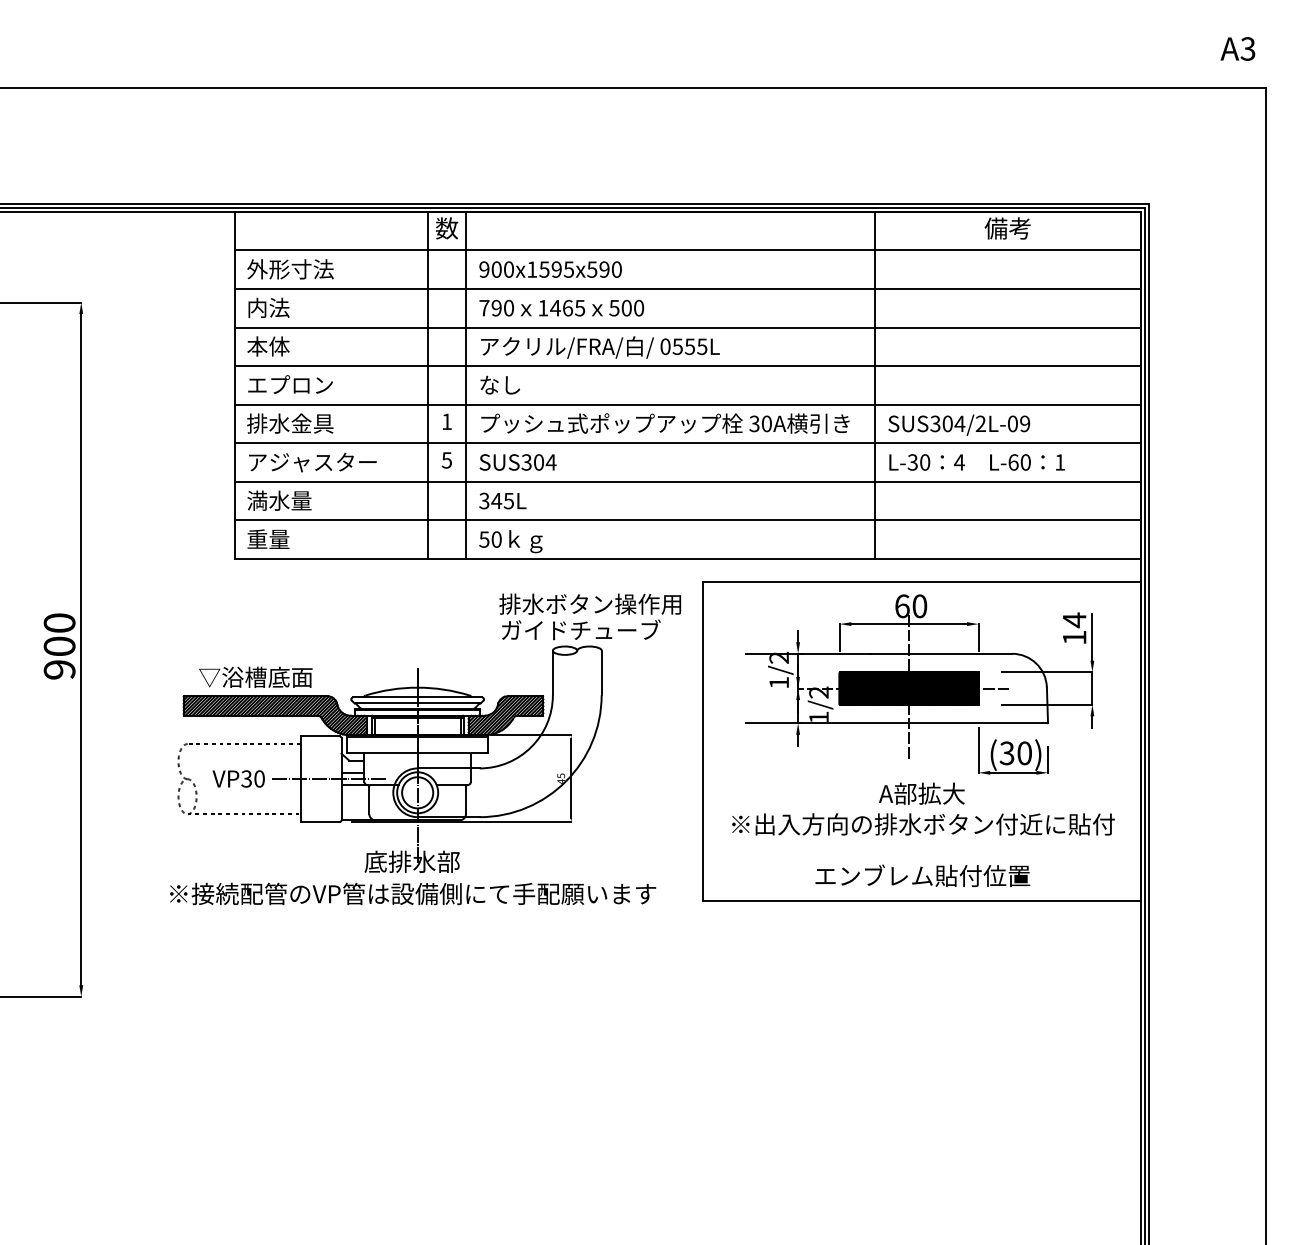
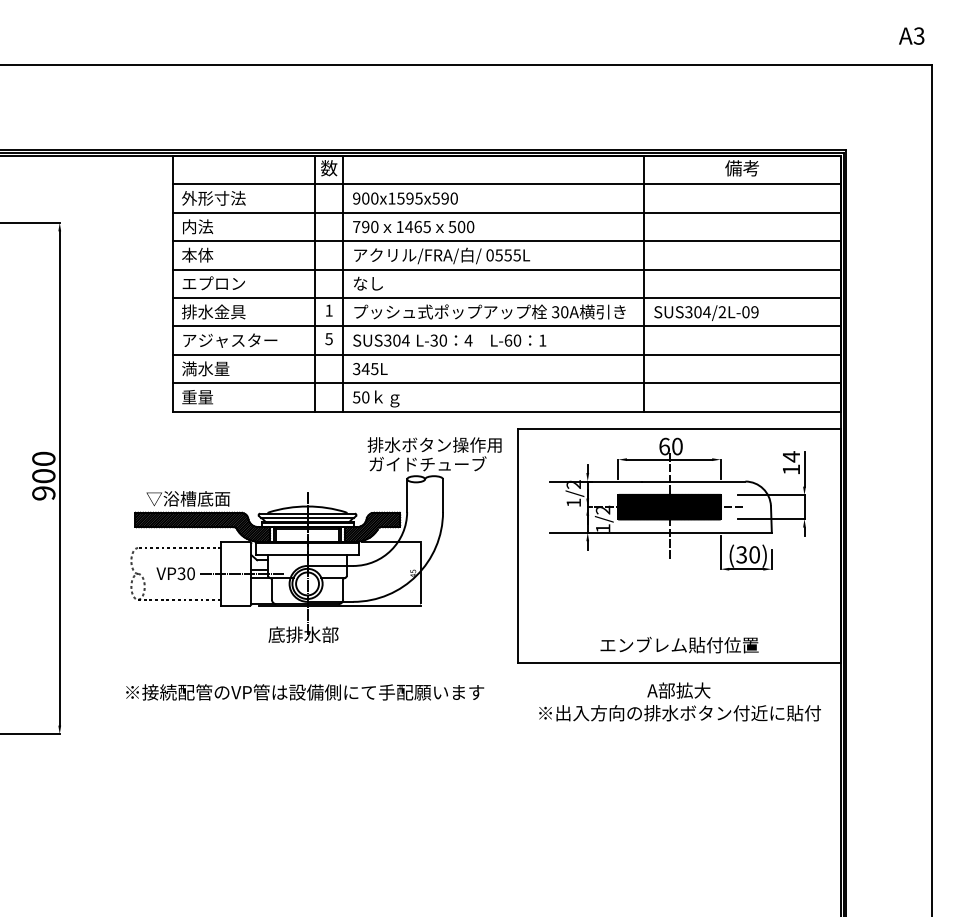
text: (976, 462) -> (481, 340), moved
text: (922, 808) -> (679, 701), moved
text: (413, 894) -> (305, 692), moved

